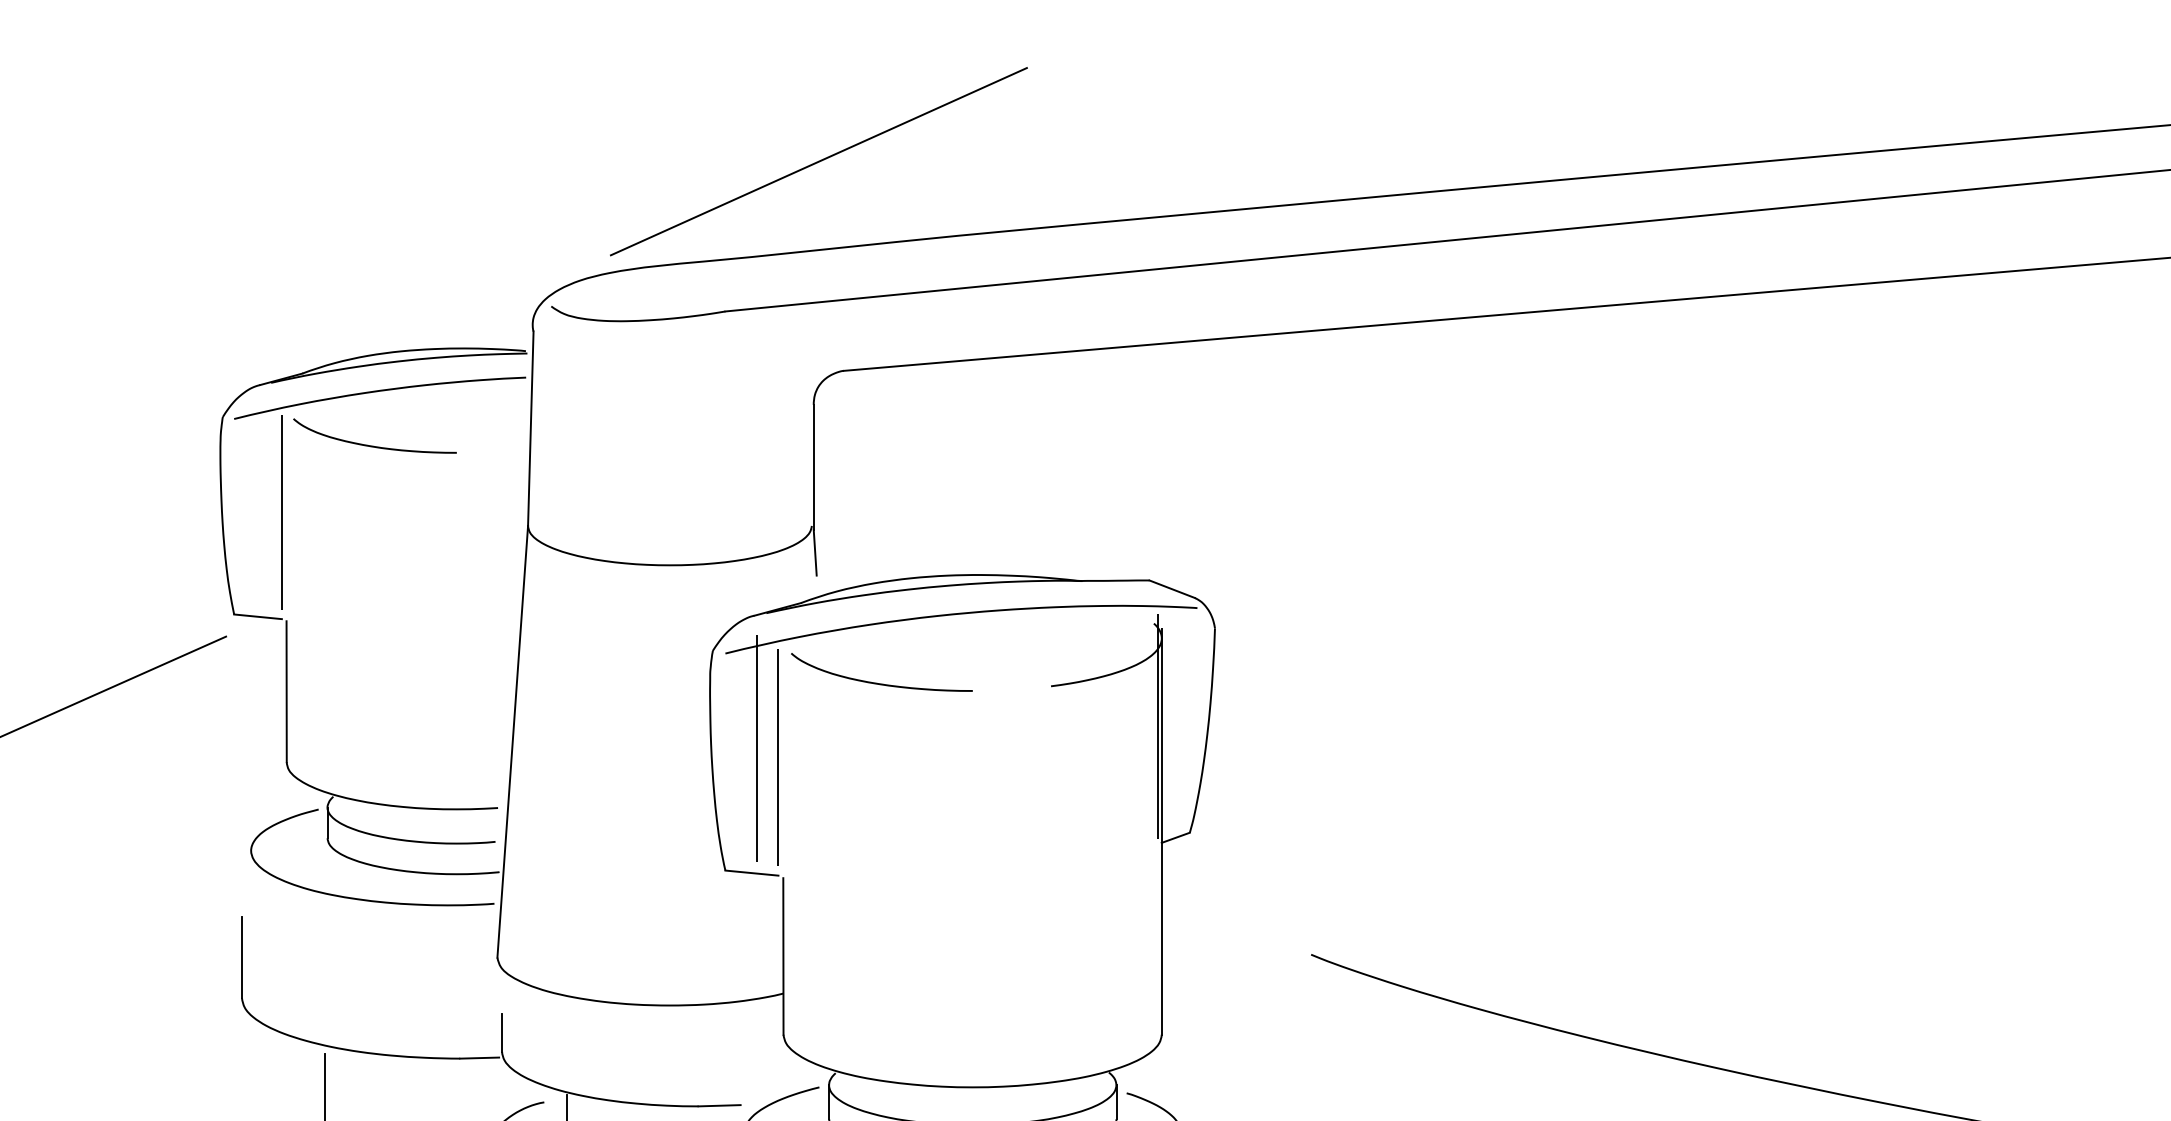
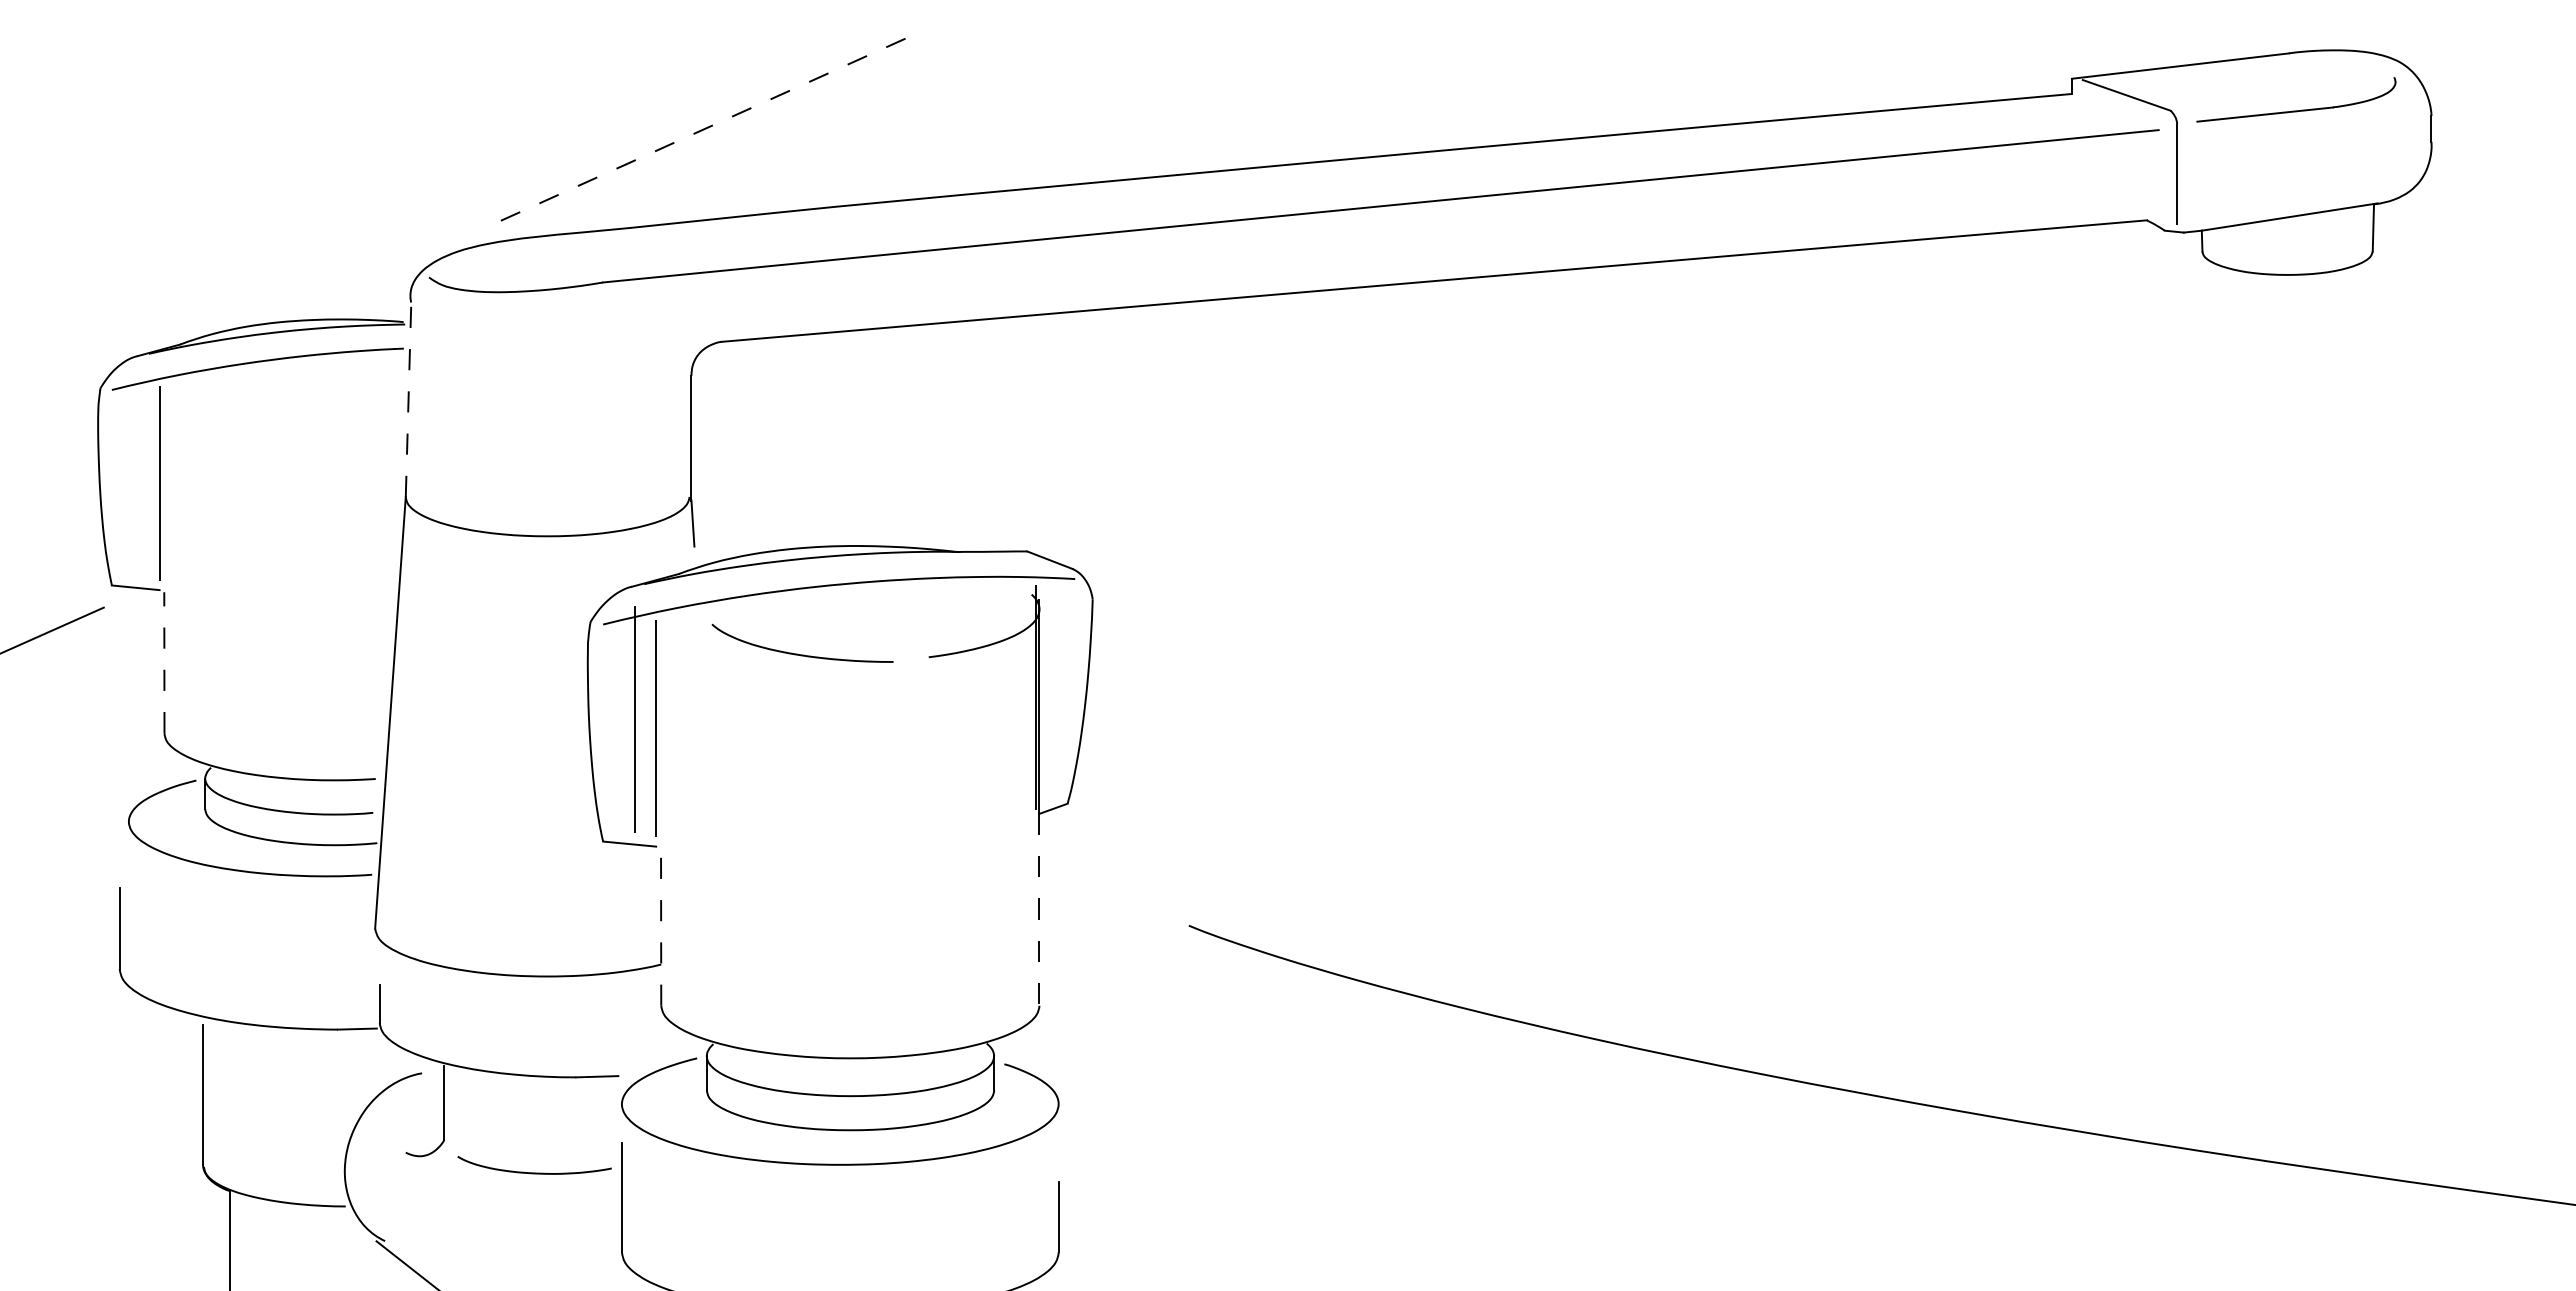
line: (818, 161) -> (696, 132), solid -> dashed
line: (530, 428) -> (408, 399), solid -> dashed
curve: (373, 445) -> (251, 416), removed
curve: (881, 683) -> (802, 654), moved
line: (286, 691) -> (164, 662), solid -> dashed
line: (1161, 938) -> (1039, 909), solid -> dashed
line: (783, 955) -> (661, 926), solid -> dashed

